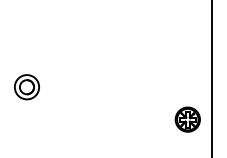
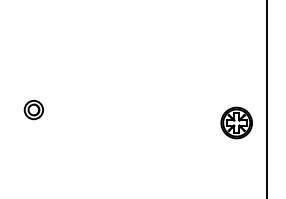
part: (26, 87) -> (33, 110), size x0.6
part: (187, 119) -> (236, 122), moved

